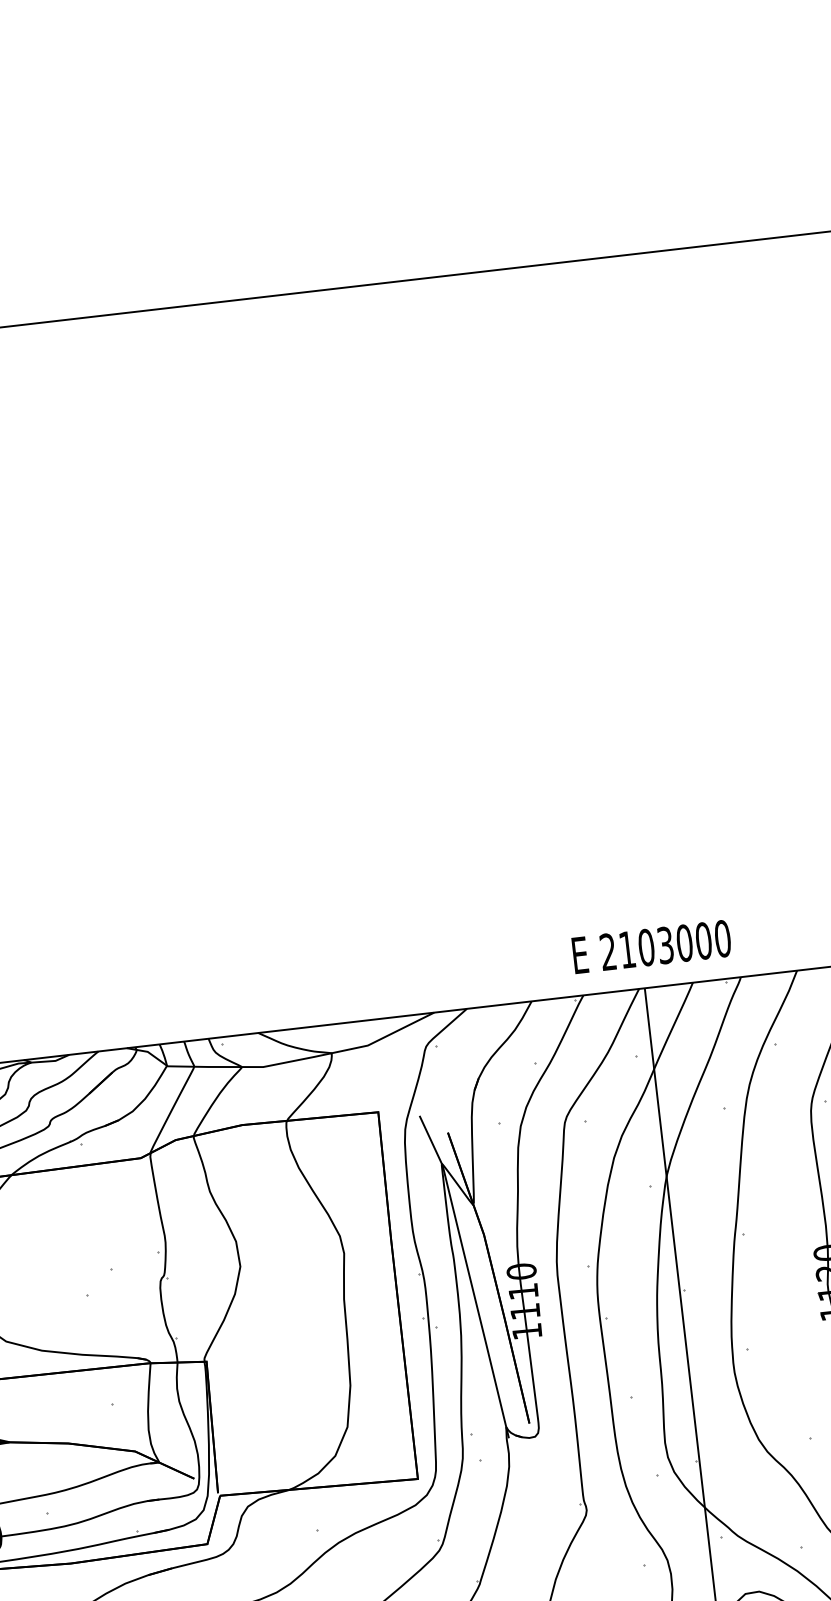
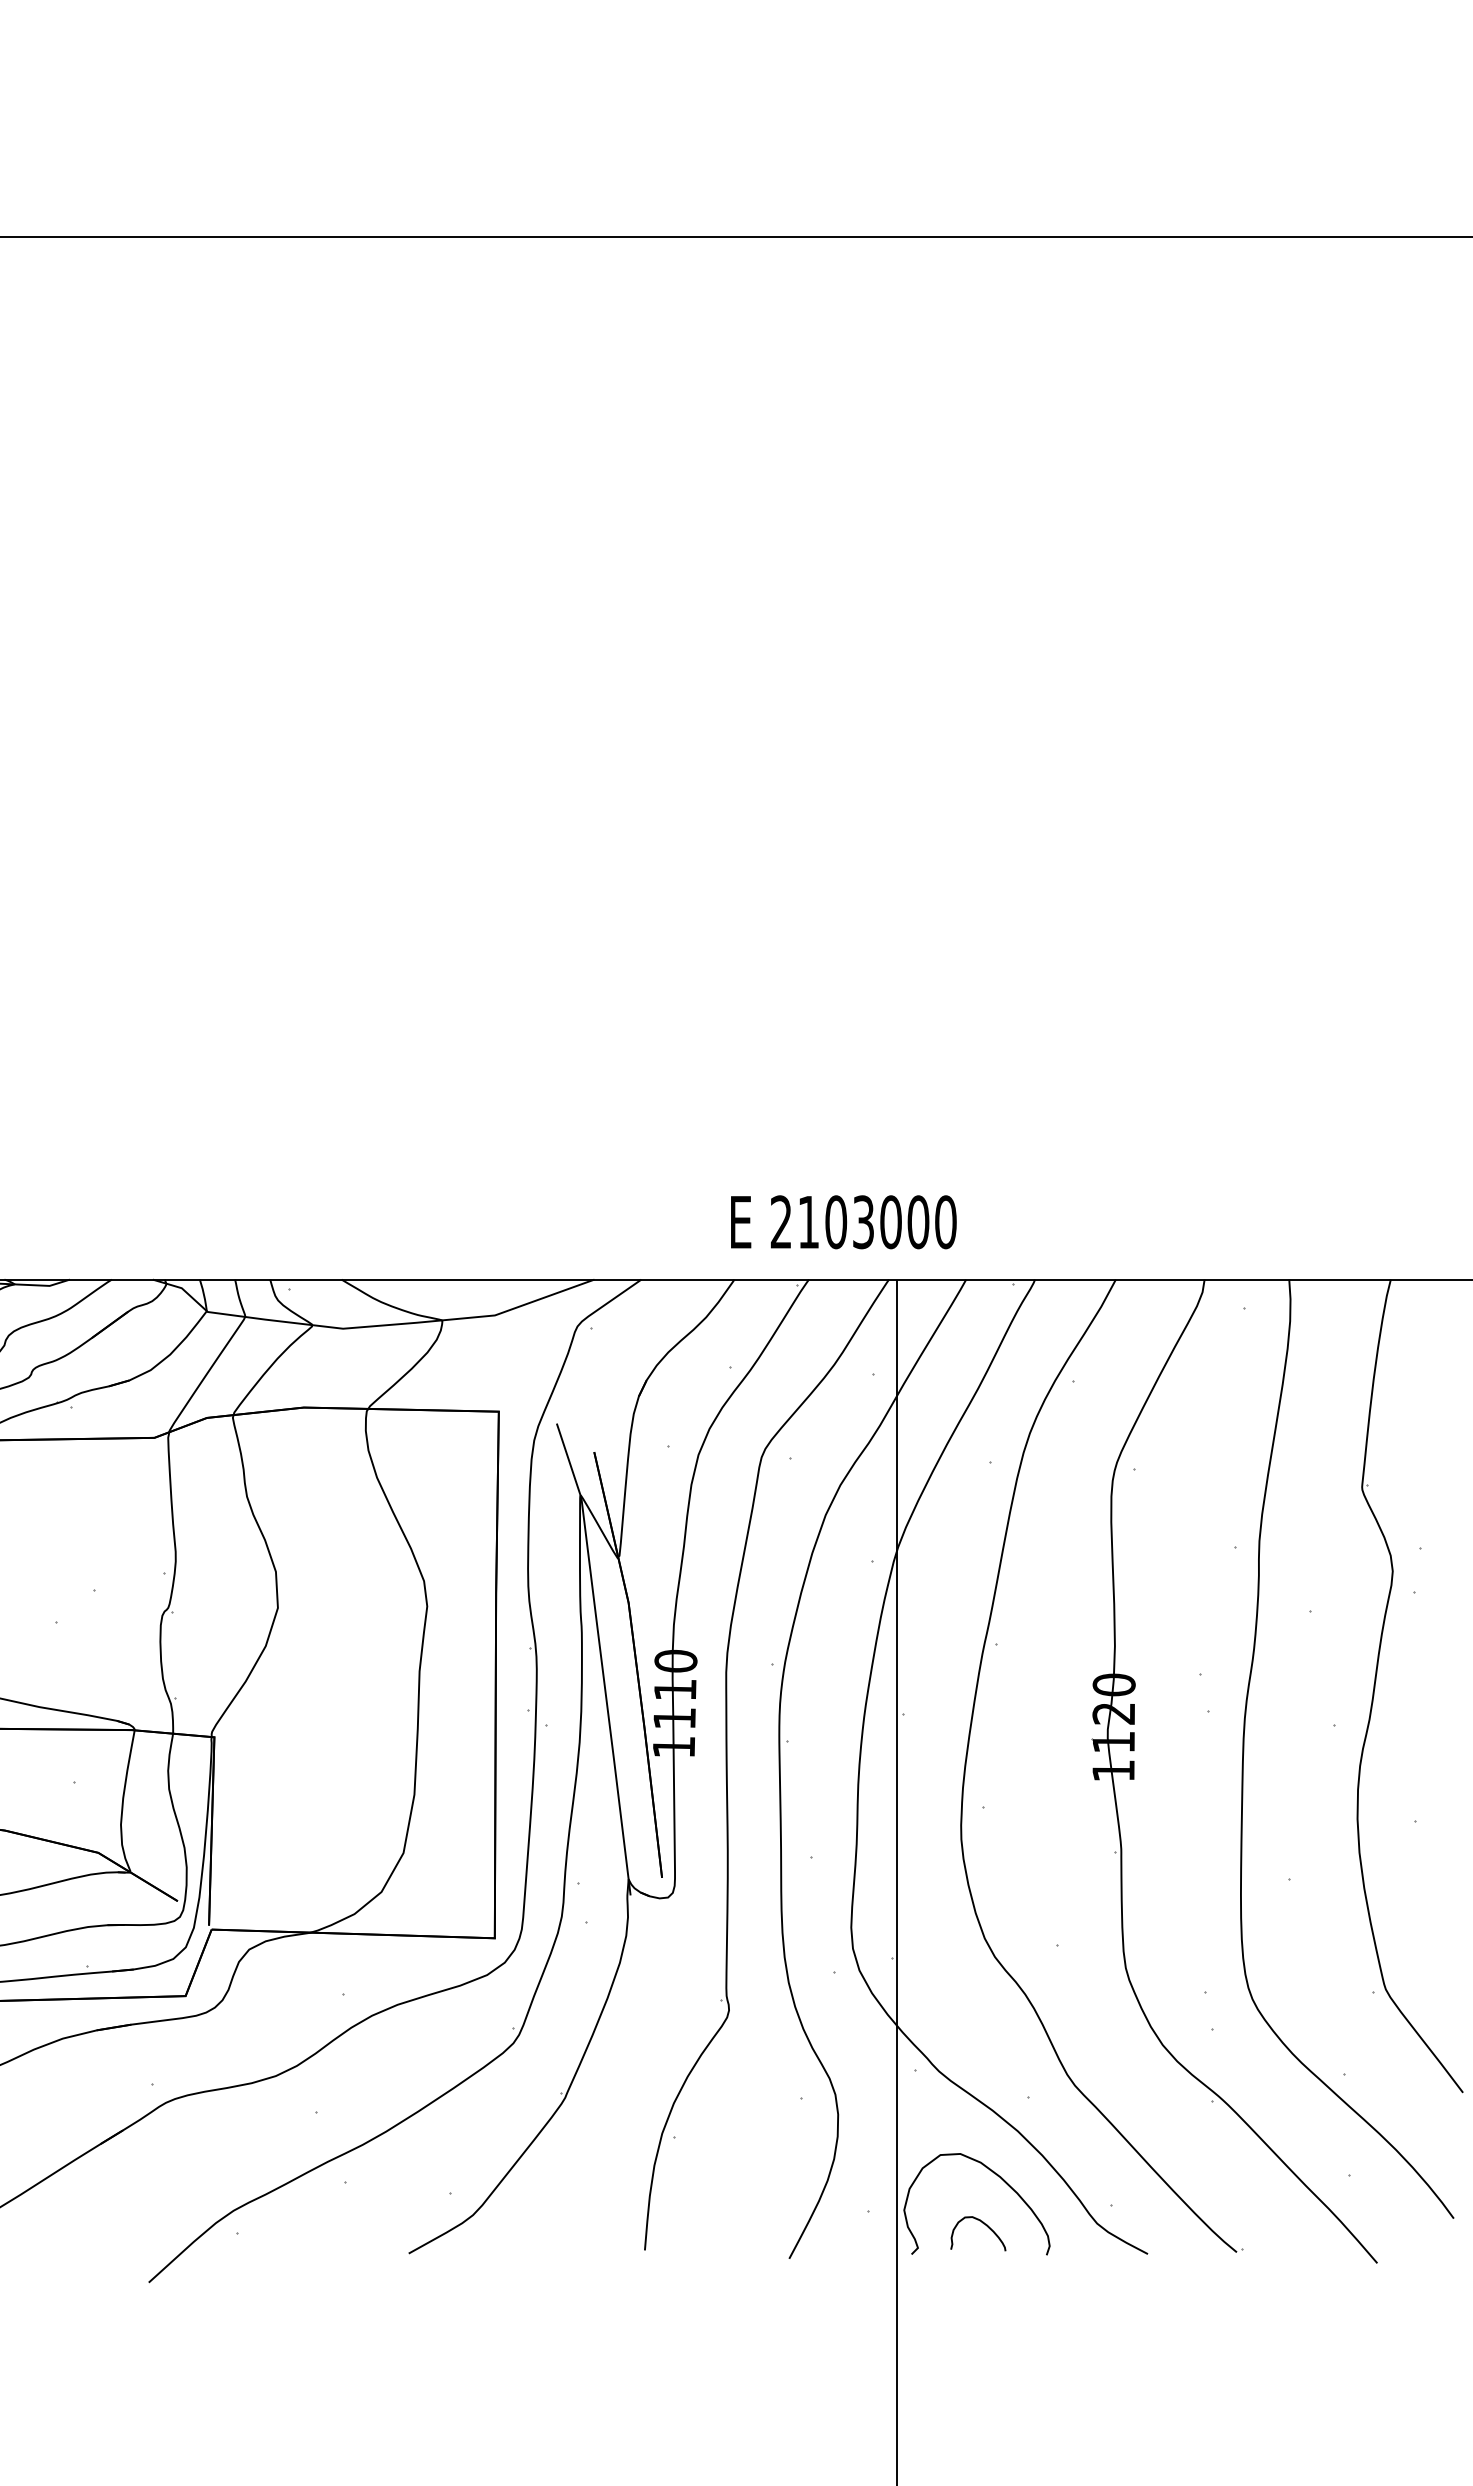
text: (651, 947) -> (843, 1222), moved

